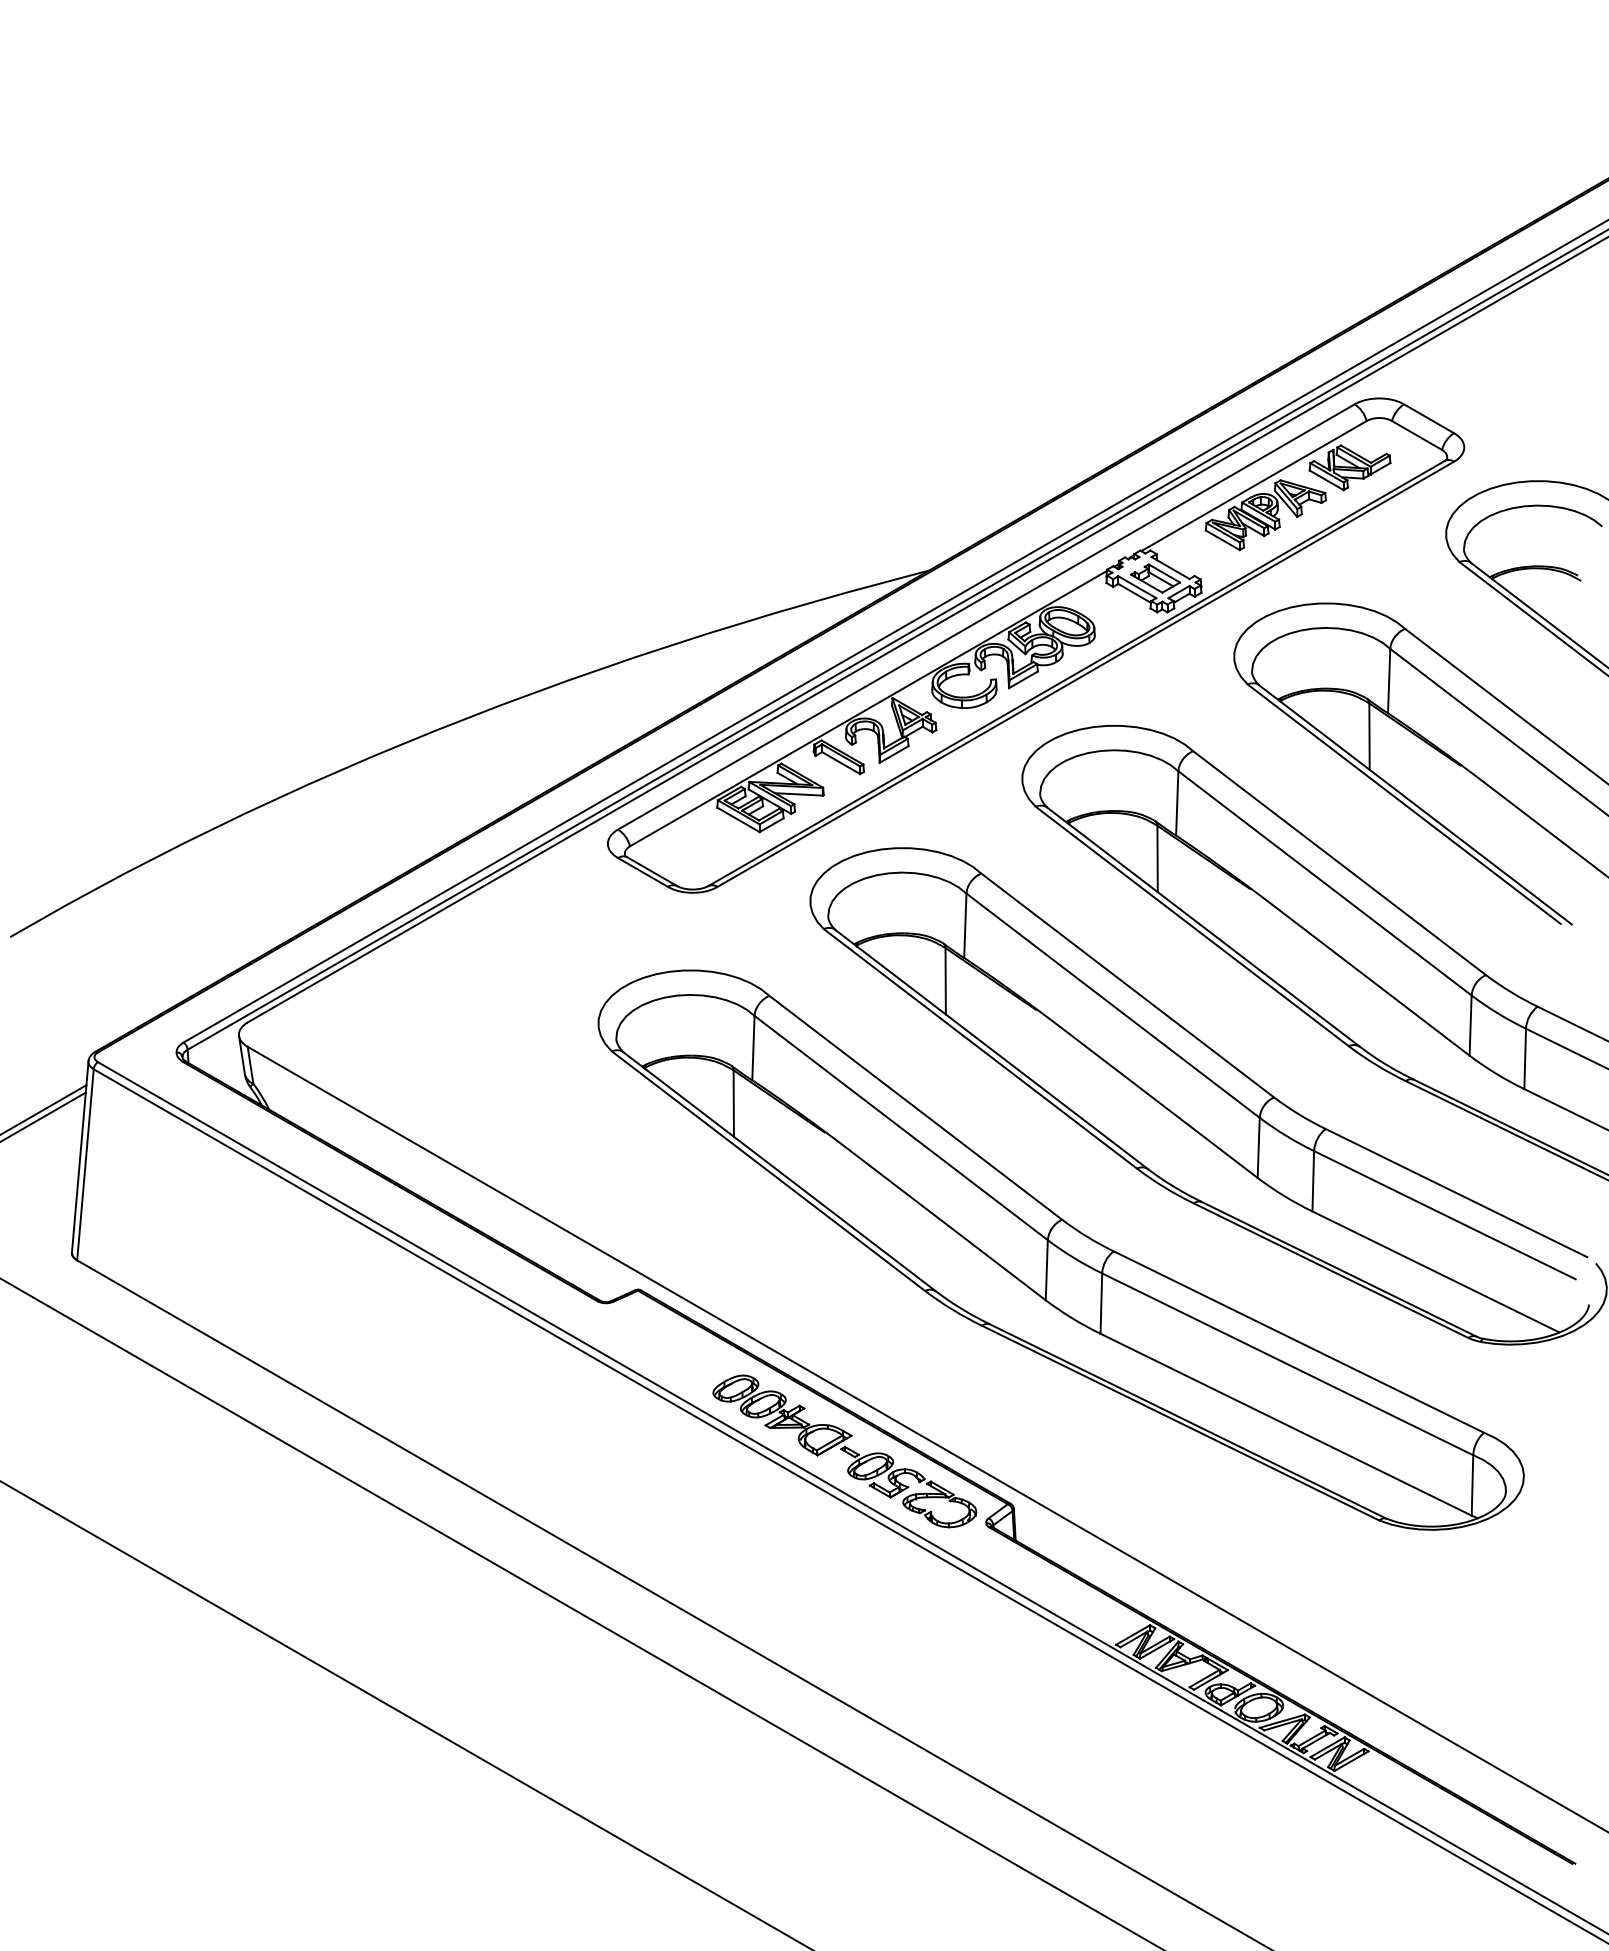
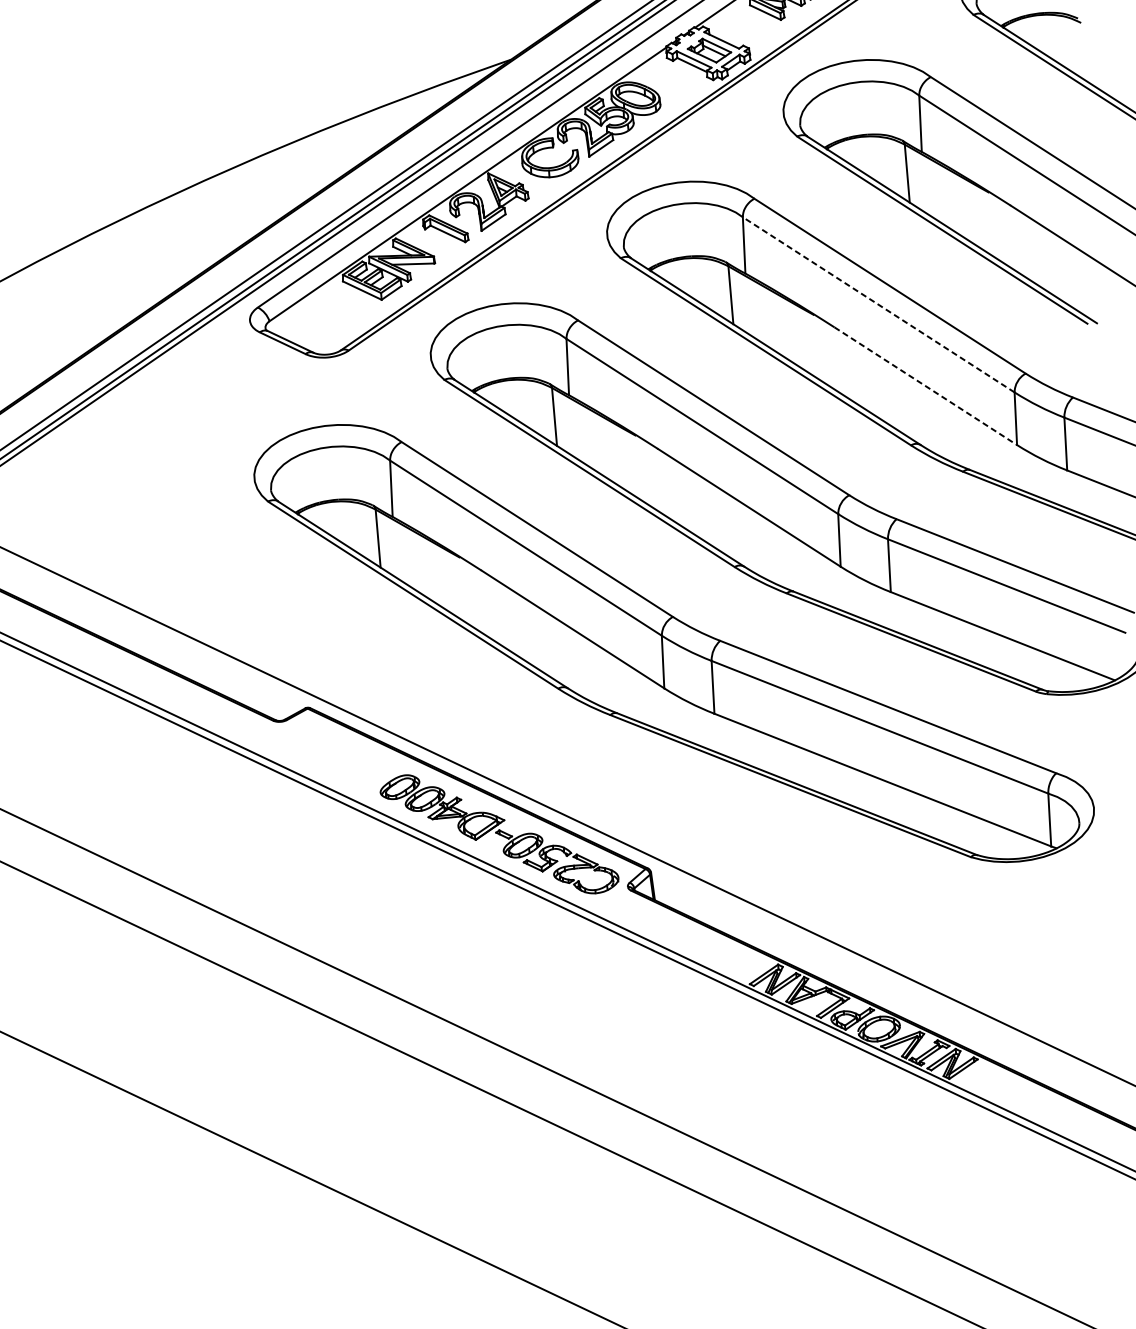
line: (1325, 883) -> (879, 304), solid -> dashed
line: (1371, 980) -> (926, 386), solid -> dashed

